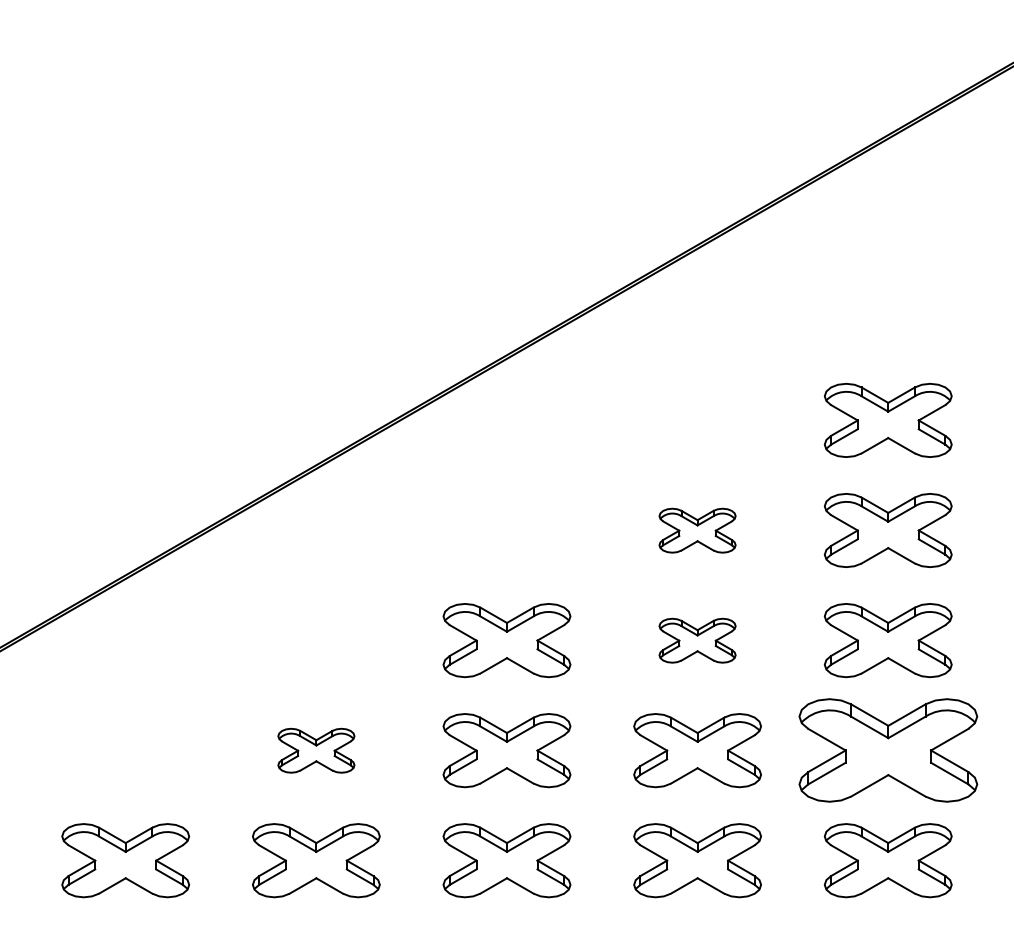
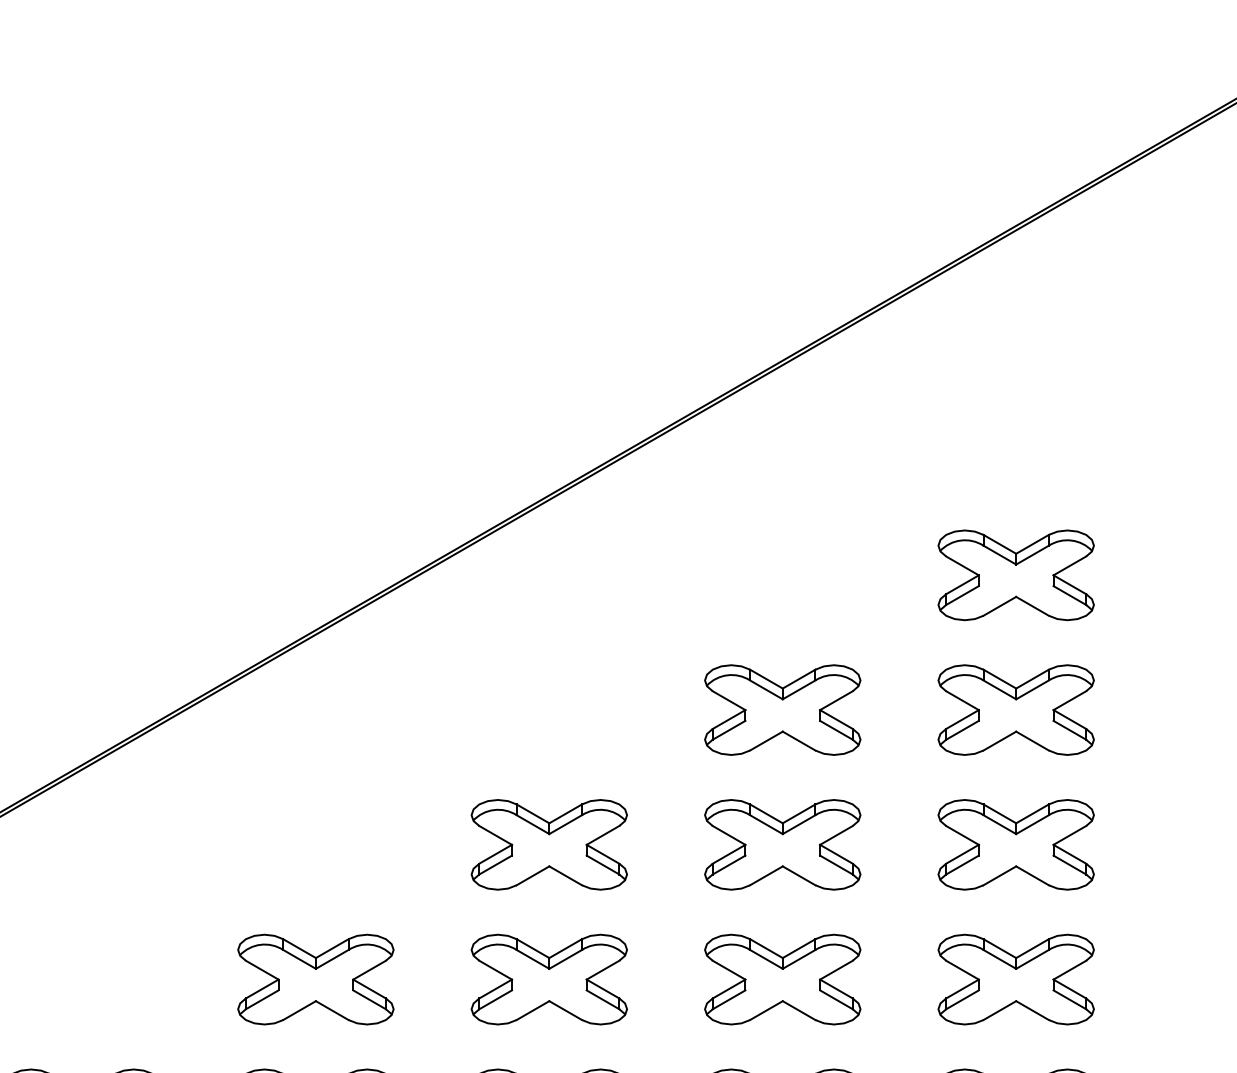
part: (697, 530) -> (782, 710), size x1.67
part: (697, 640) -> (782, 844), size x1.67
part: (316, 750) -> (316, 979), size x1.67
part: (887, 750) -> (1015, 979), size x0.71

